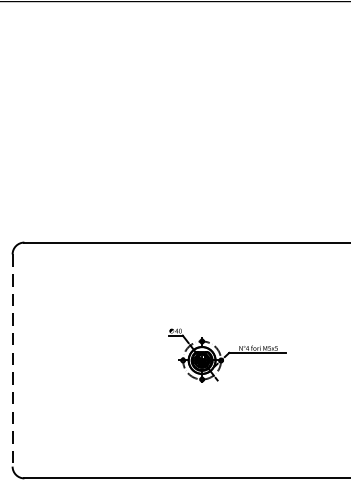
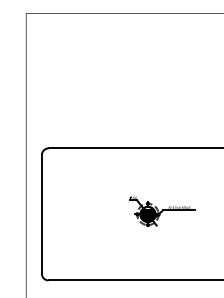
line: (11, 360) -> (41, 214), dashed -> solid

